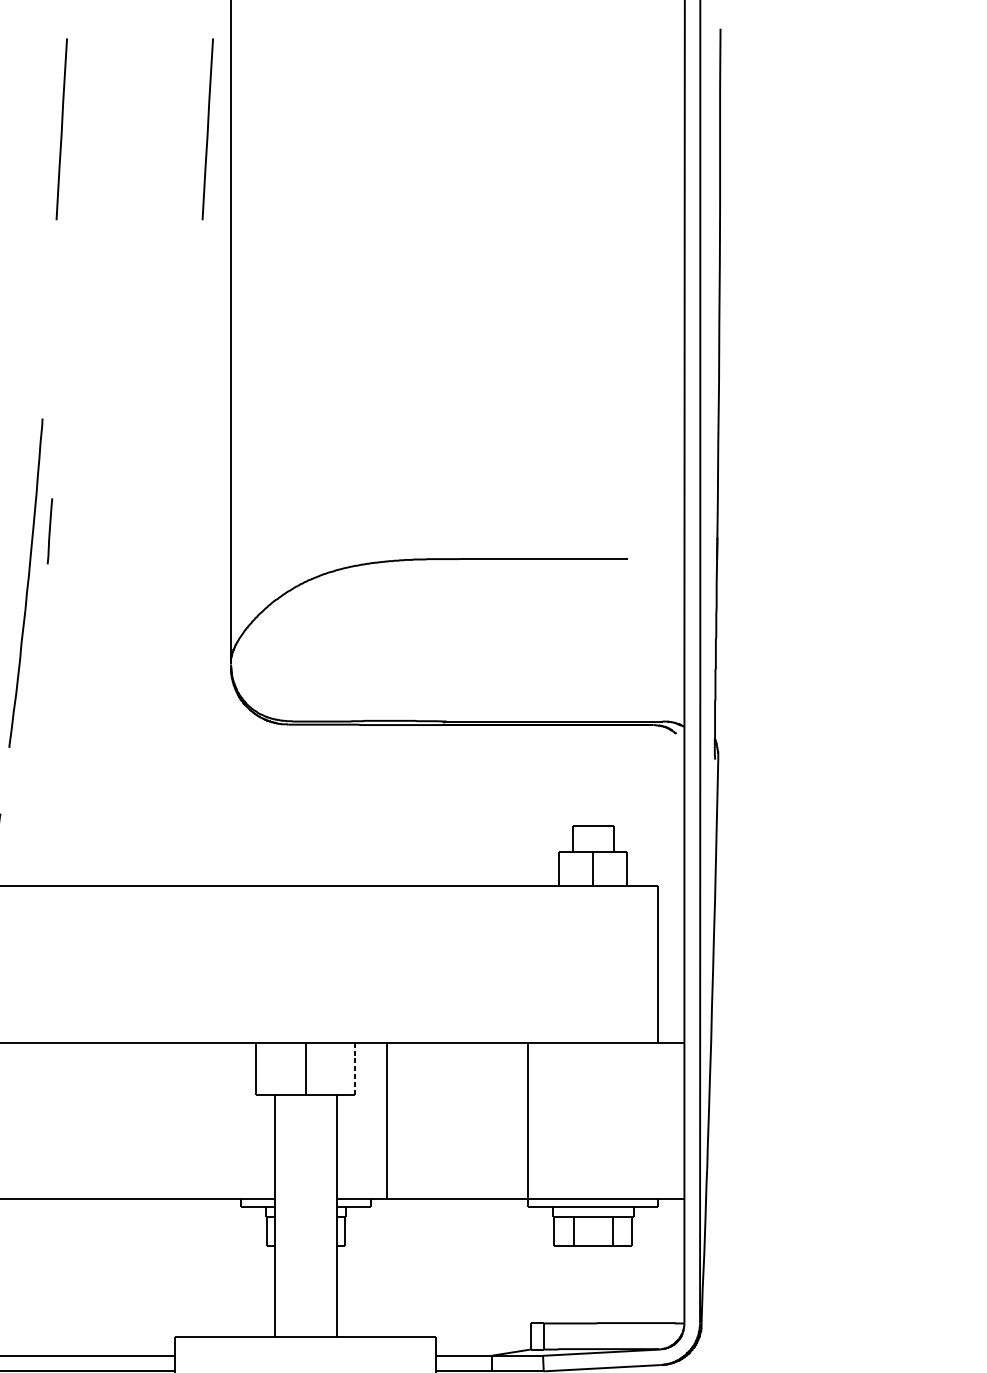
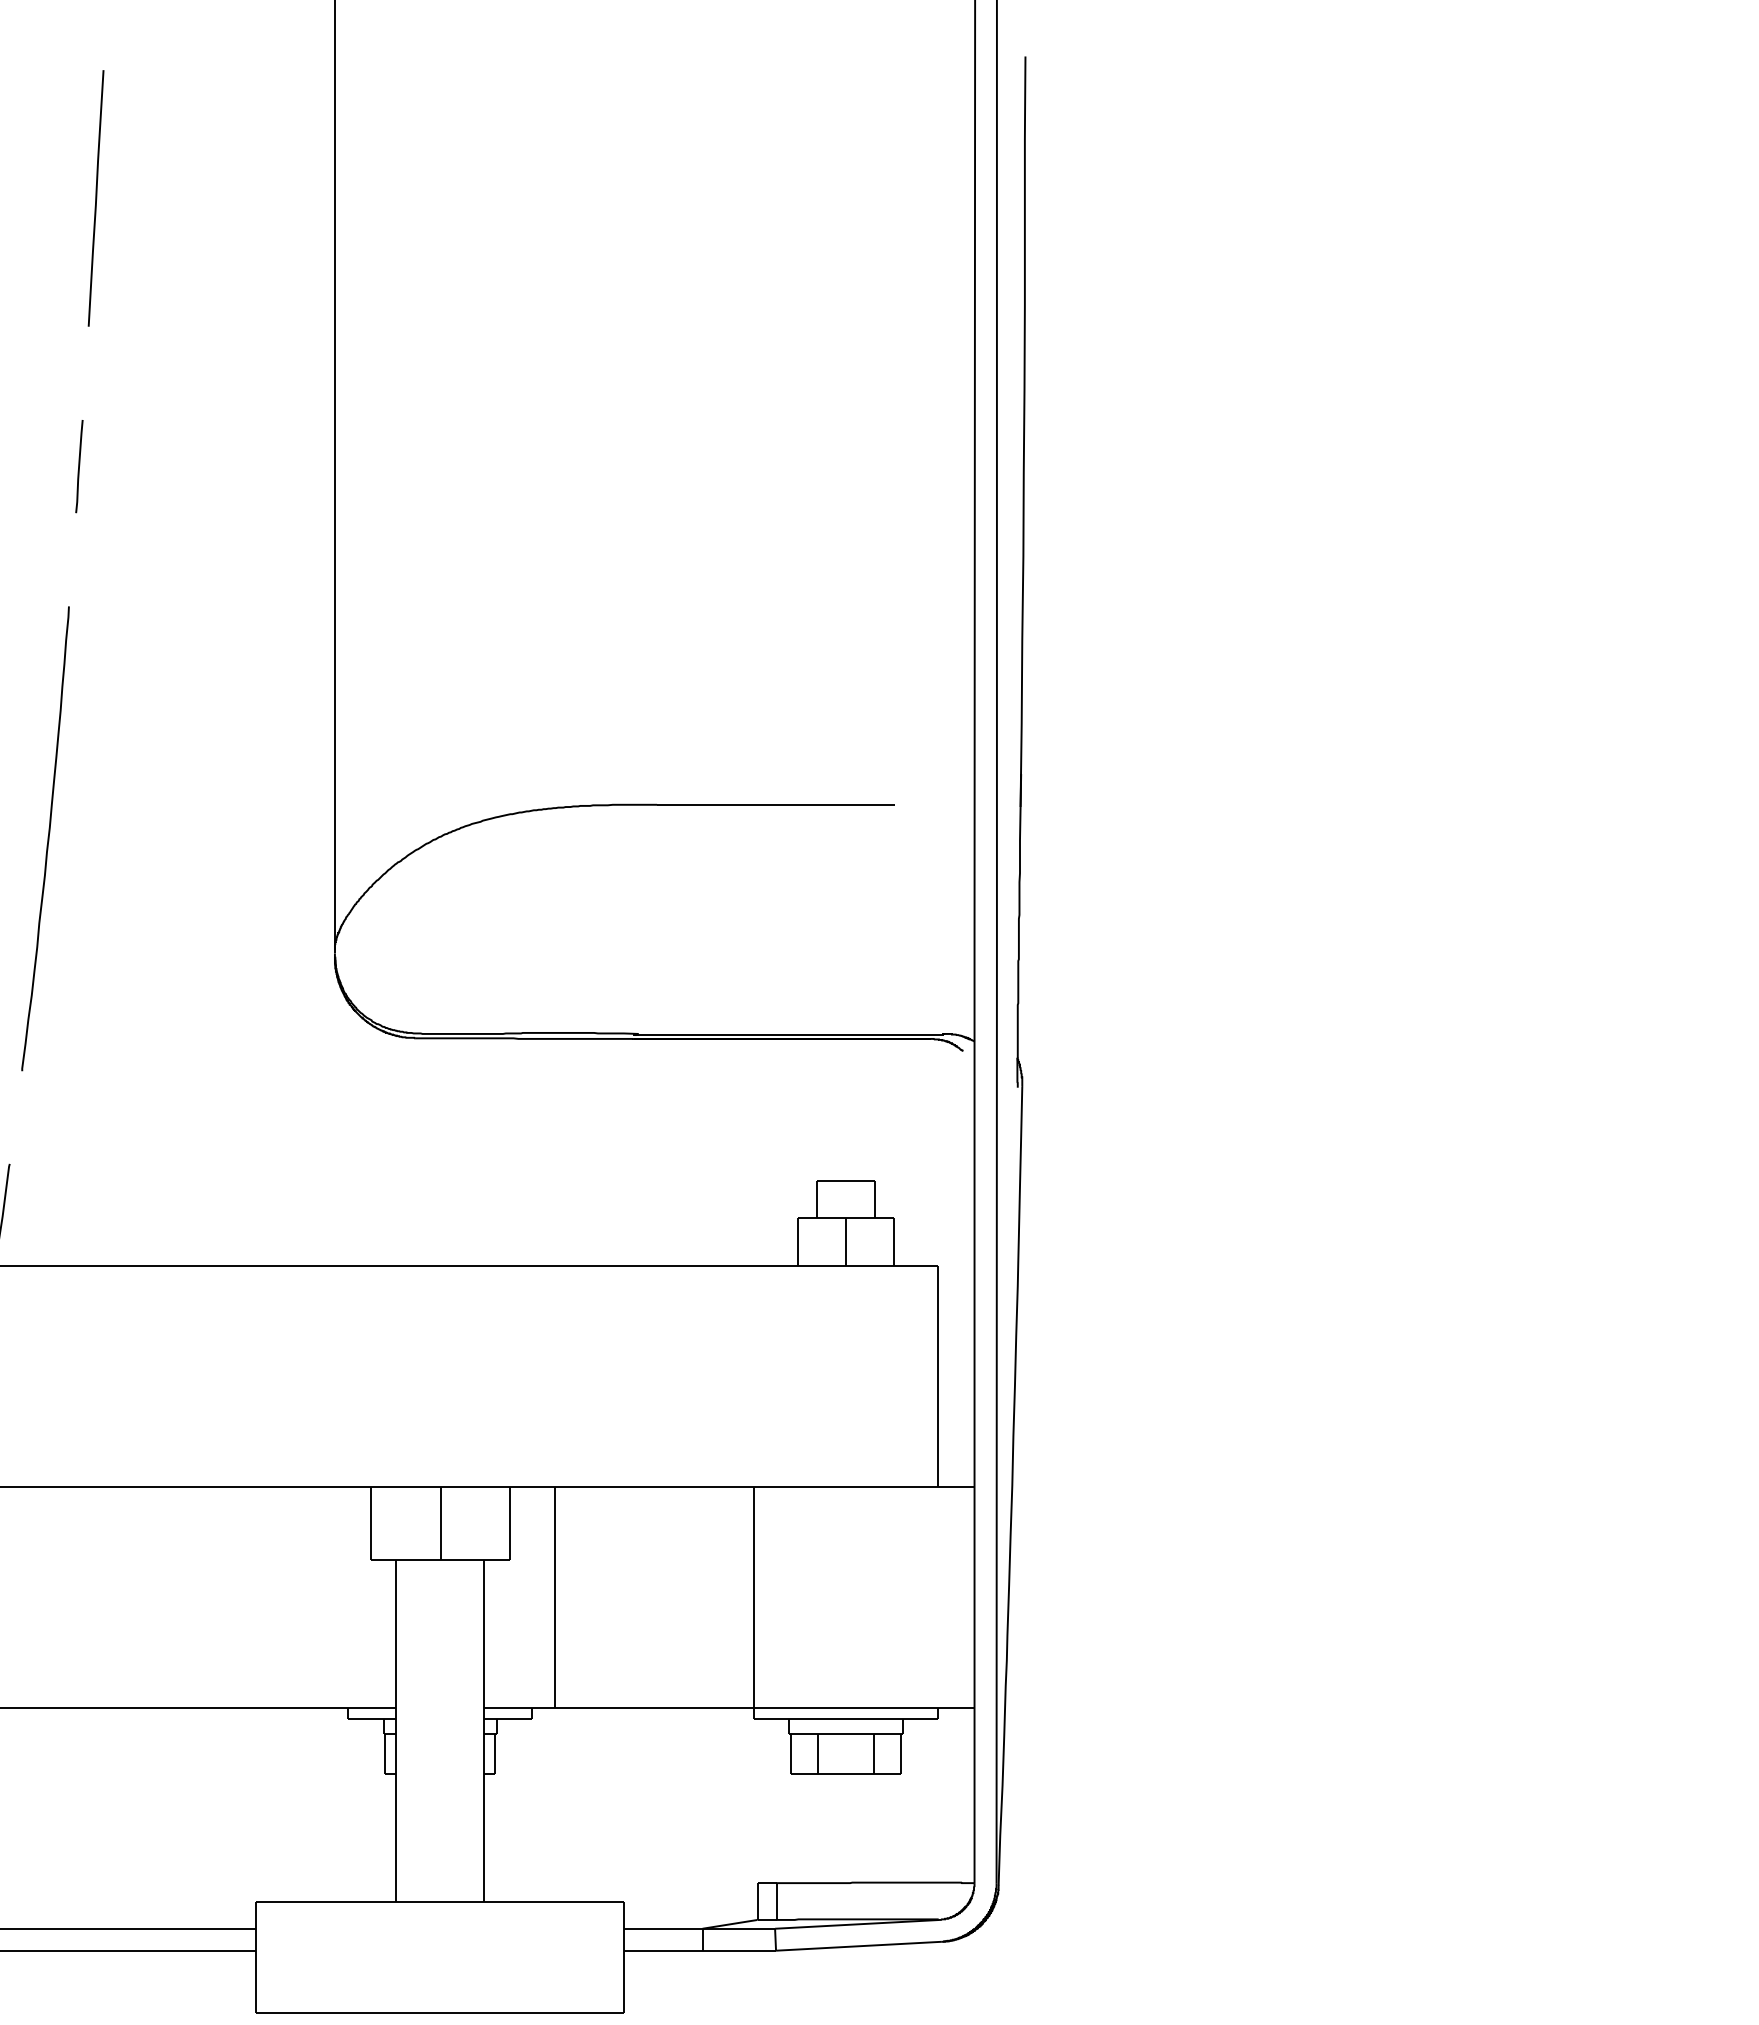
line: (207, 129) -> (301, 198), removed
line: (50, 531) -> (79, 466), moved
line: (355, 1068) -> (510, 1523), dashed -> solid

